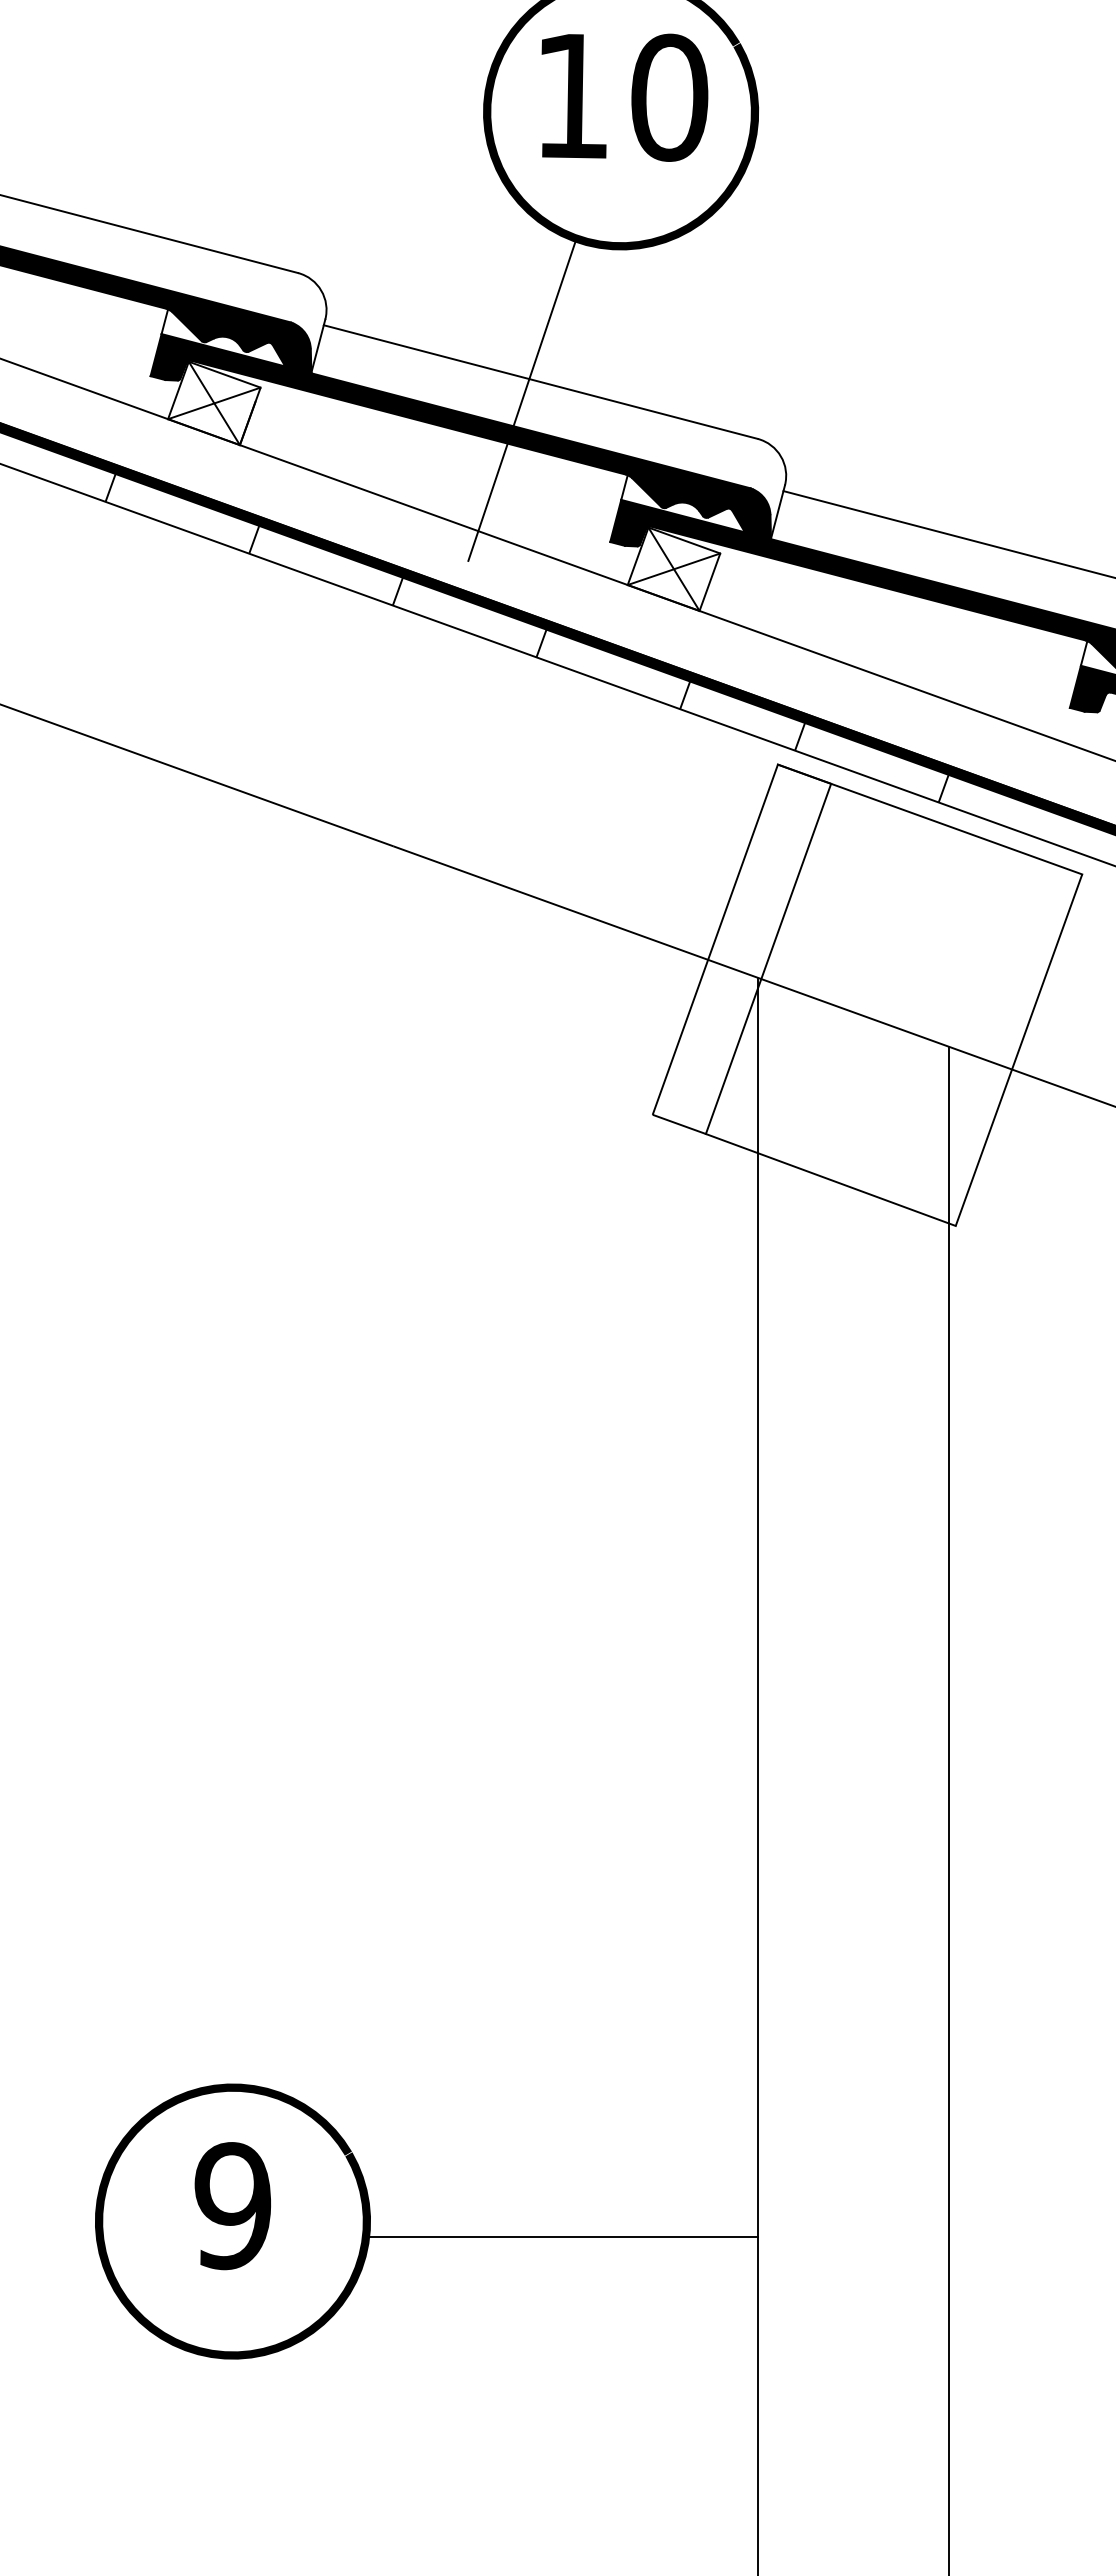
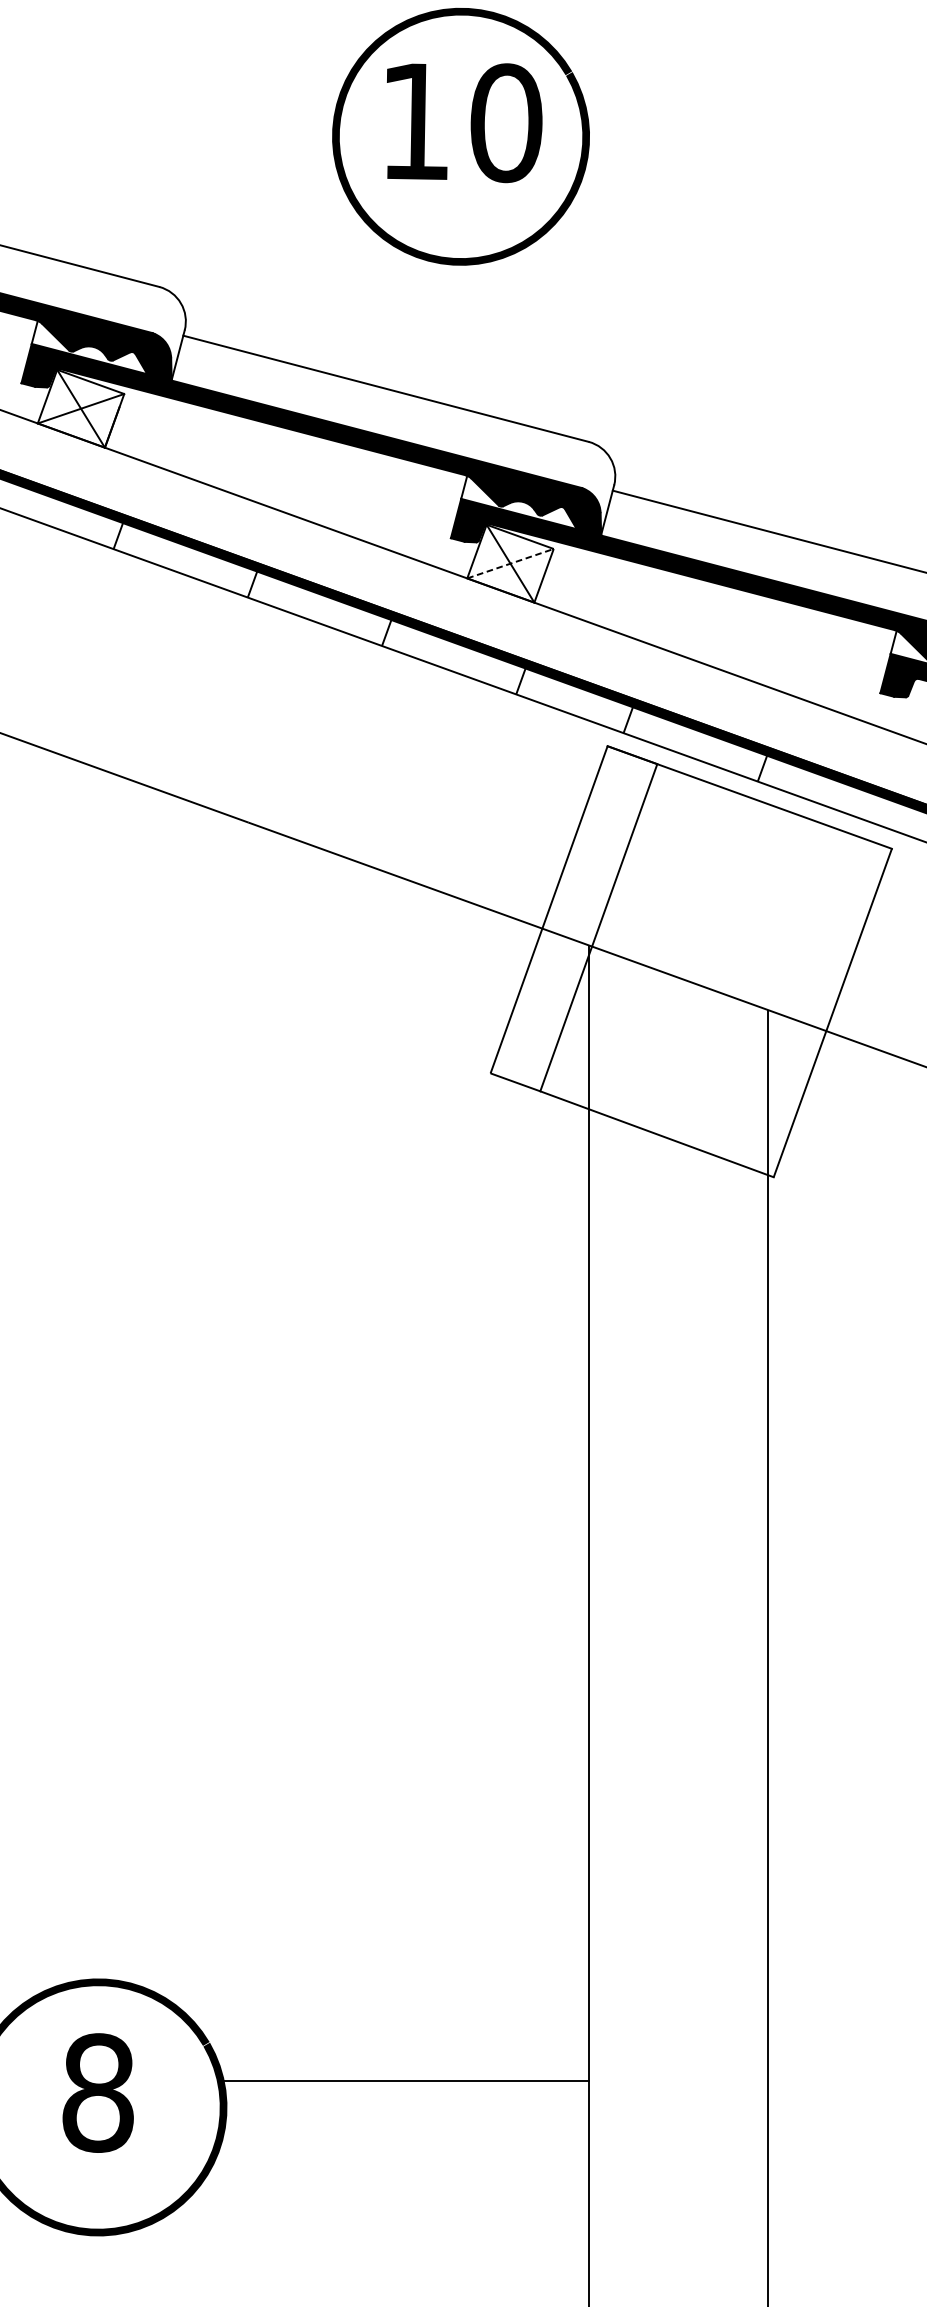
line: (522, 398) -> (368, 404), removed
line: (674, 569) -> (510, 563), solid -> dashed
text: (232, 2206) -> (98, 2093), 9 -> 8
line: (561, 2236) -> (405, 2080), moved

